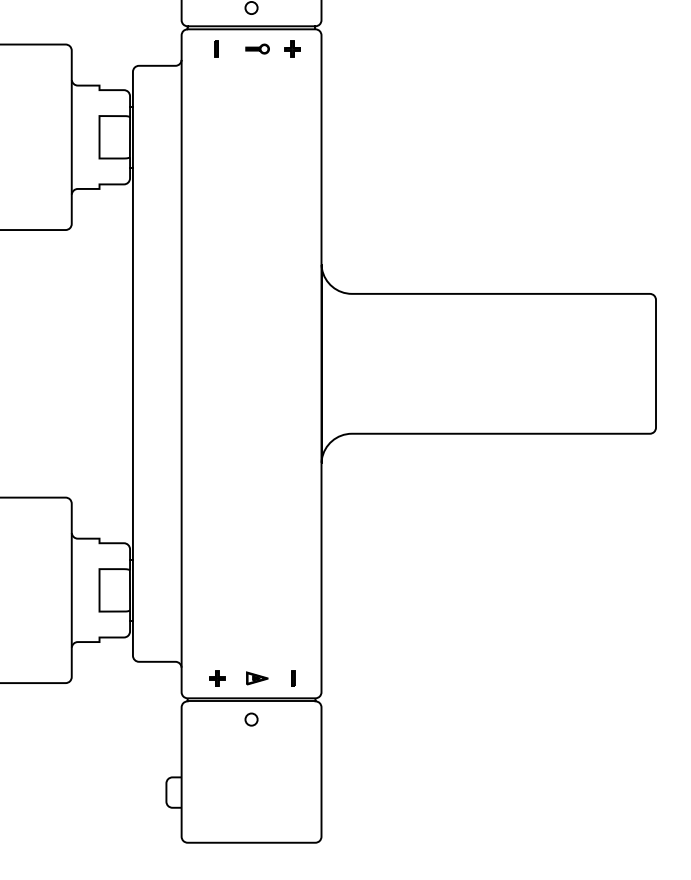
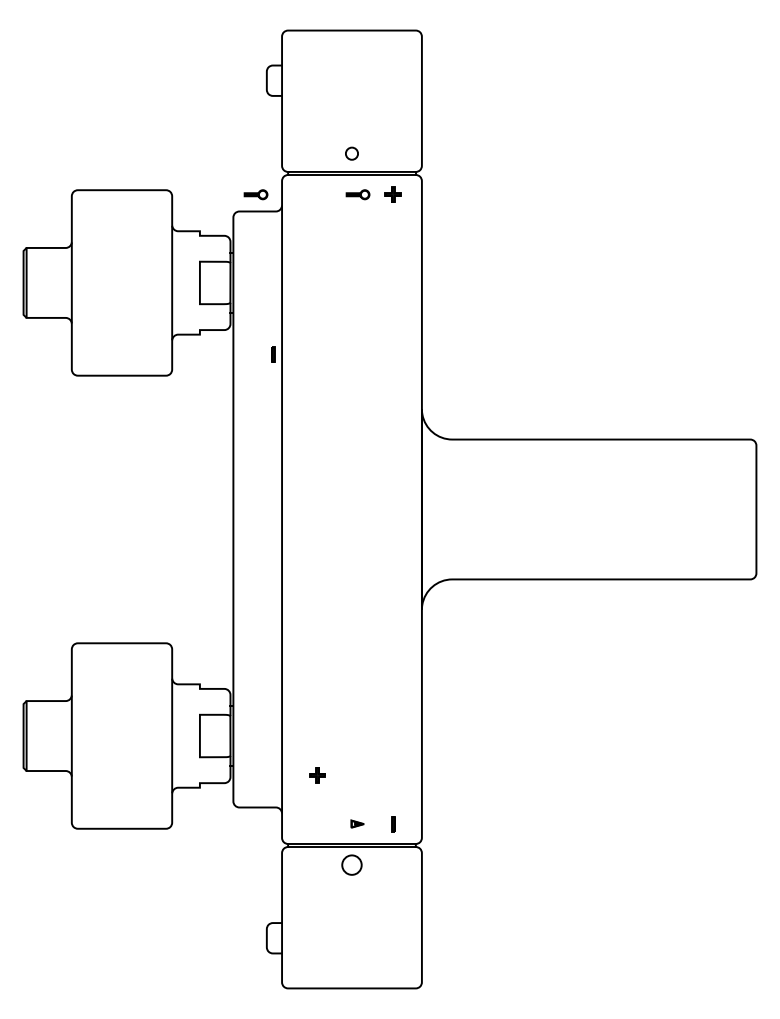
part: (155, 48) -> (255, 194), added
part: (217, 48) -> (273, 354), moved
part: (257, 677) -> (357, 823), size x0.6
part: (217, 678) -> (317, 775), moved
circle: (251, 719) -> (351, 865), size x1.6

